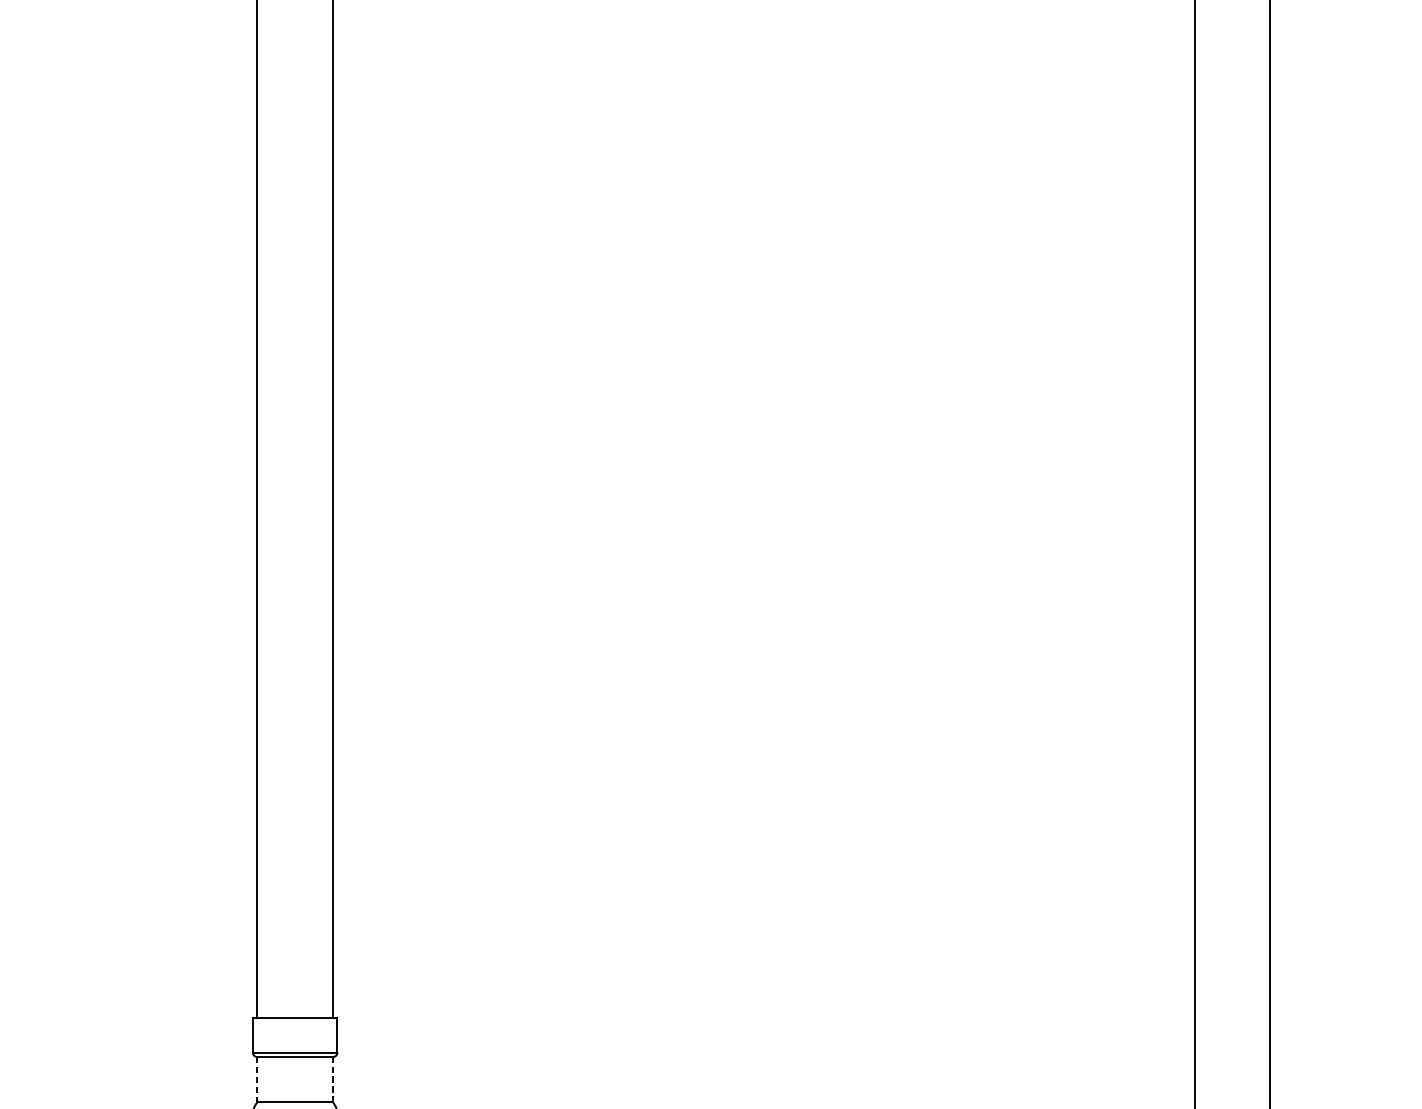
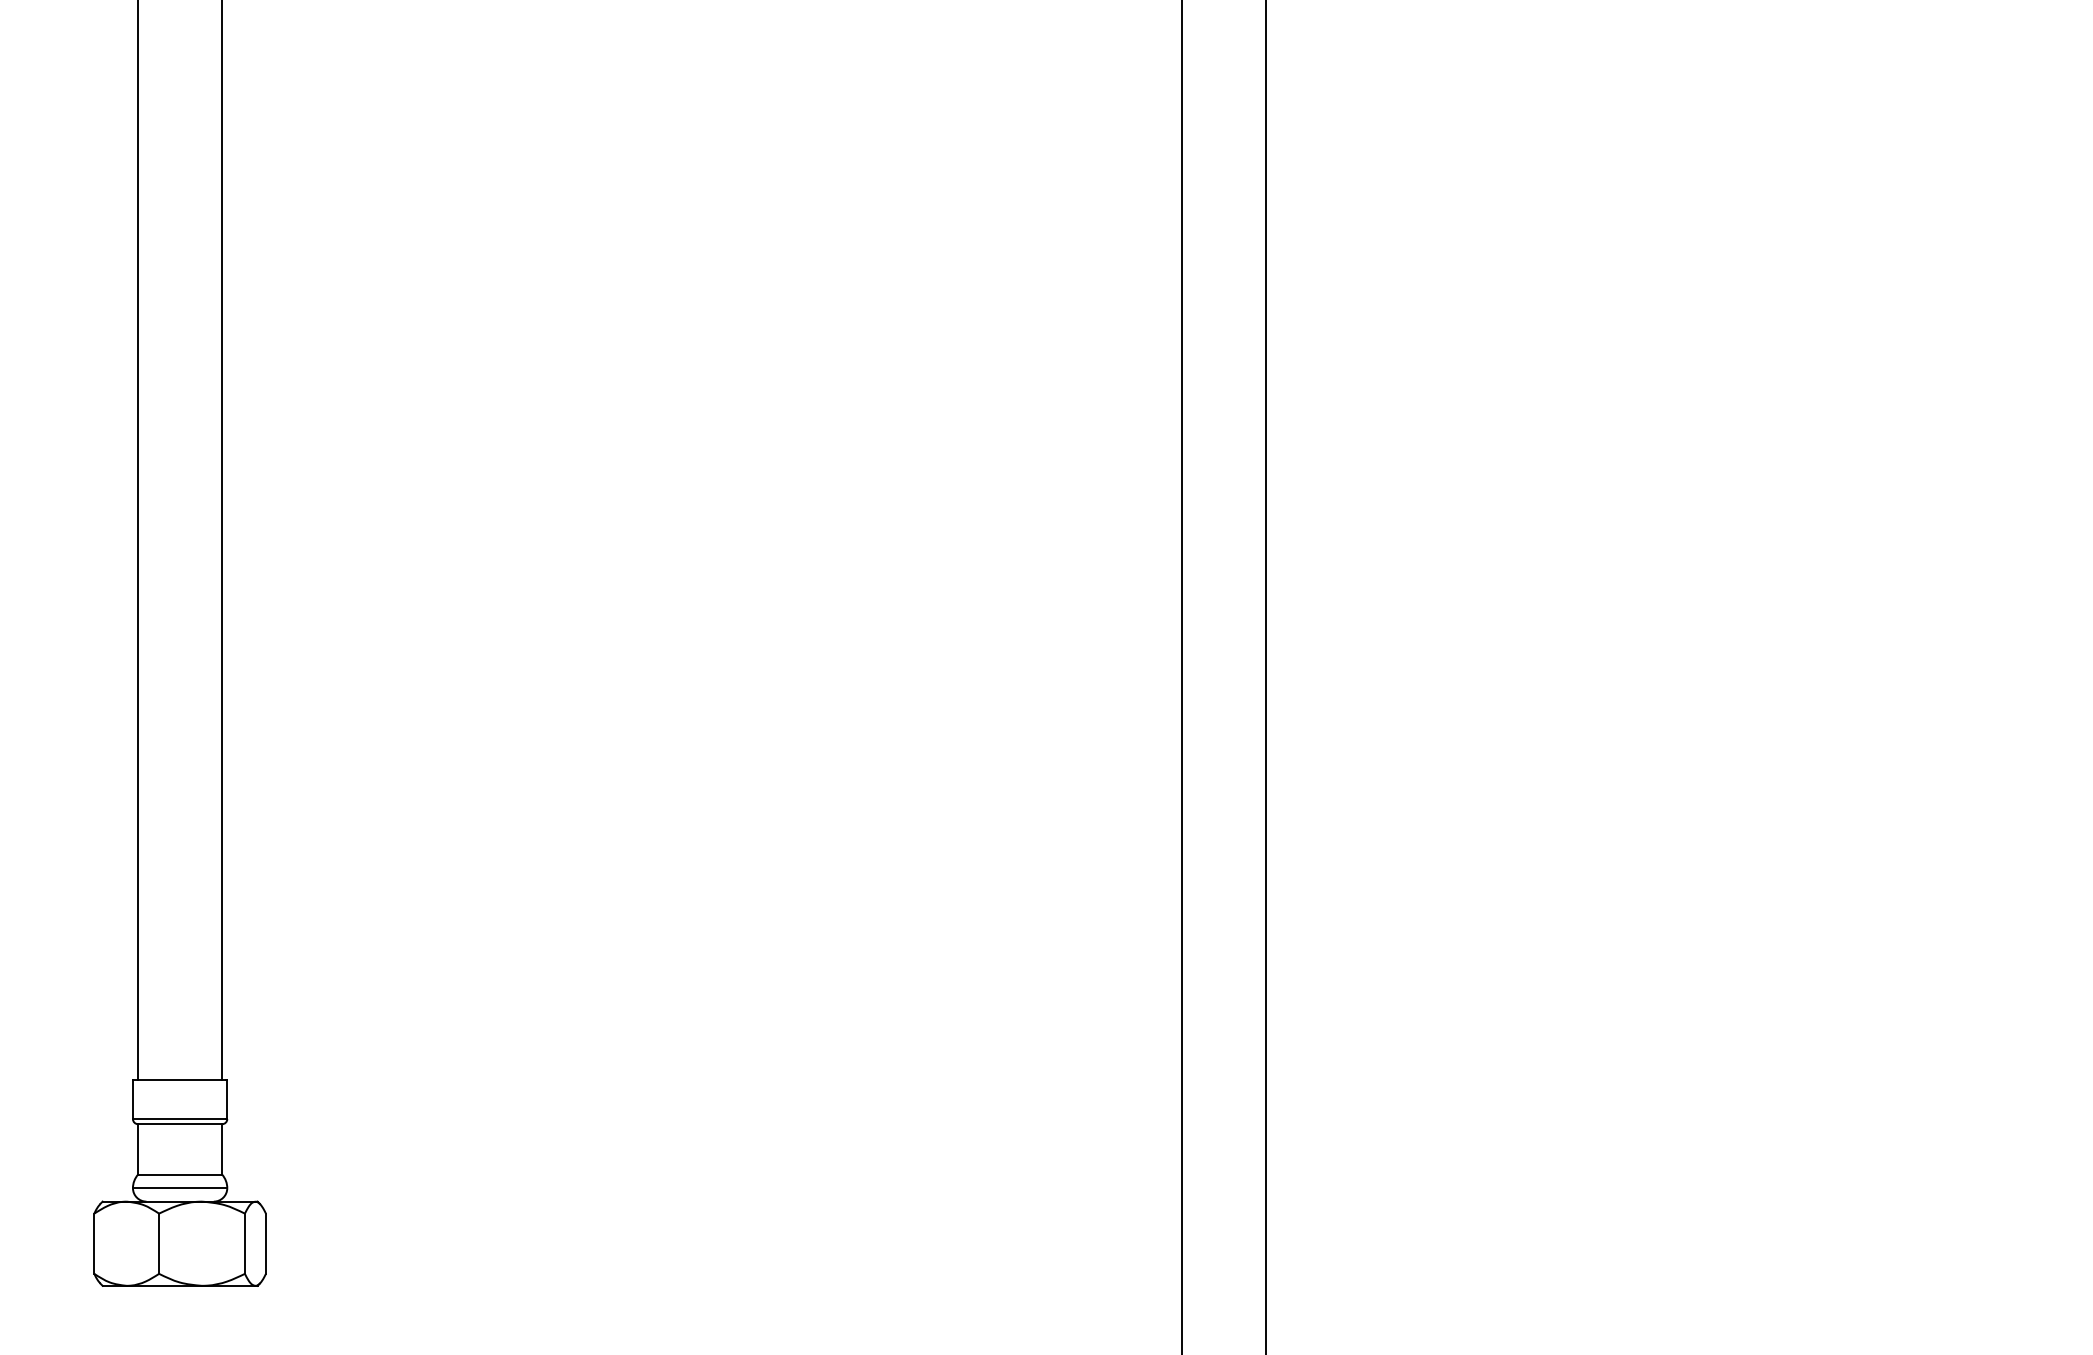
line: (333, 1078) -> (222, 1148), dashed -> solid
line: (257, 1079) -> (138, 1149), dashed -> solid

